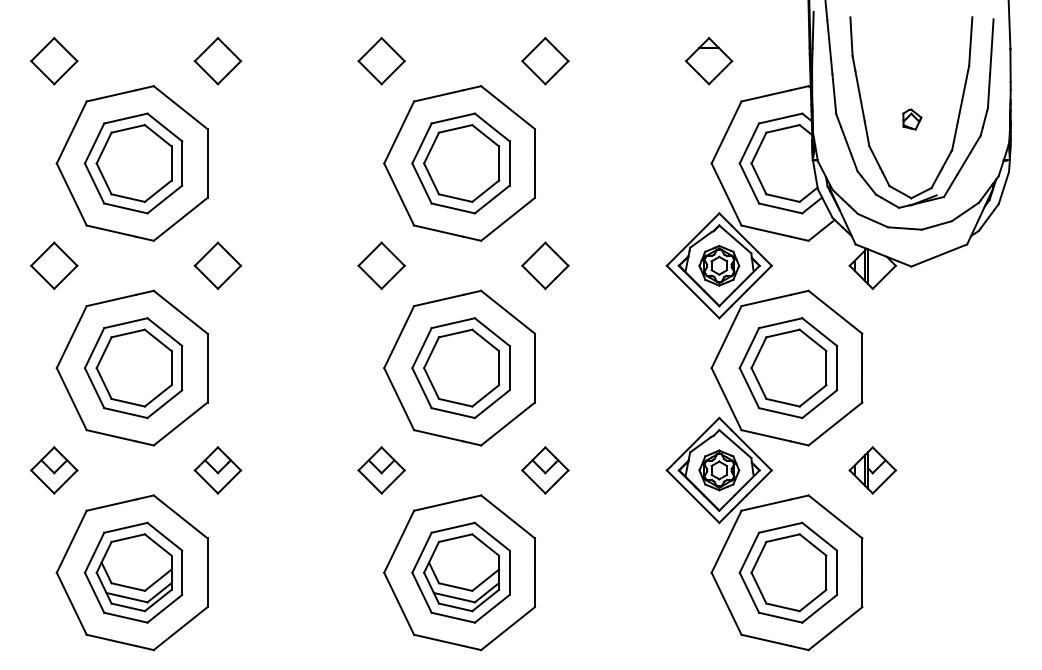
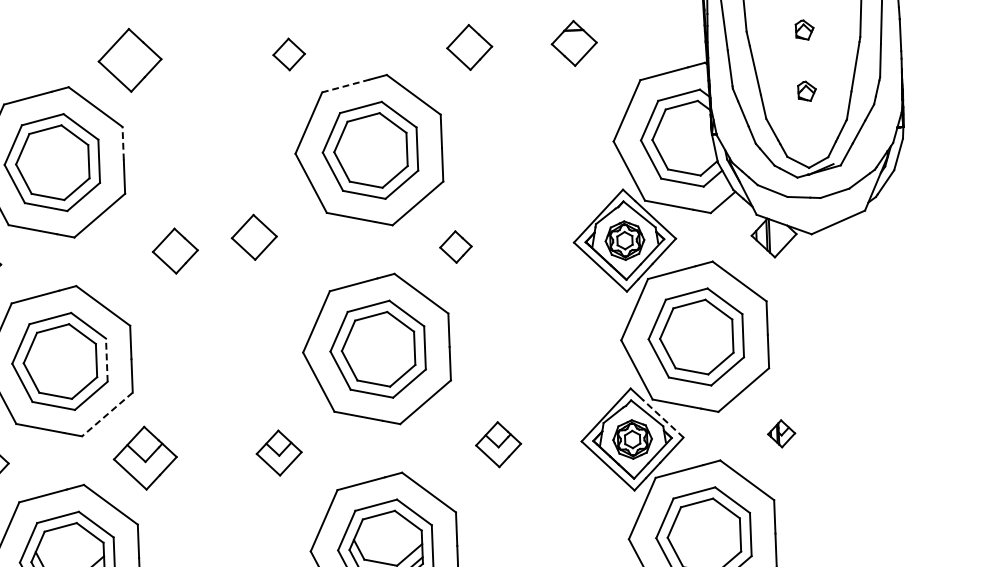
part: (912, 56) -> (804, 30), added
part: (217, 61) -> (129, 60), size x1.4
part: (381, 61) -> (289, 54), size x0.7
part: (545, 61) -> (469, 47), moved
part: (708, 61) -> (573, 43), moved
line: (438, 95) -> (345, 85), solid -> dashed
line: (207, 145) -> (123, 142), solid -> dashed
part: (217, 265) -> (174, 250), moved
part: (381, 265) -> (254, 237), moved
part: (545, 265) -> (456, 246), size x0.7
line: (182, 367) -> (107, 359), solid -> dashed
line: (180, 424) -> (107, 415), solid -> dashed
line: (751, 450) -> (663, 418), solid -> dashed
part: (217, 470) -> (144, 458), size x1.4
part: (381, 470) -> (279, 453), moved
part: (545, 470) -> (498, 444), moved
part: (872, 470) -> (781, 433), size x0.6

